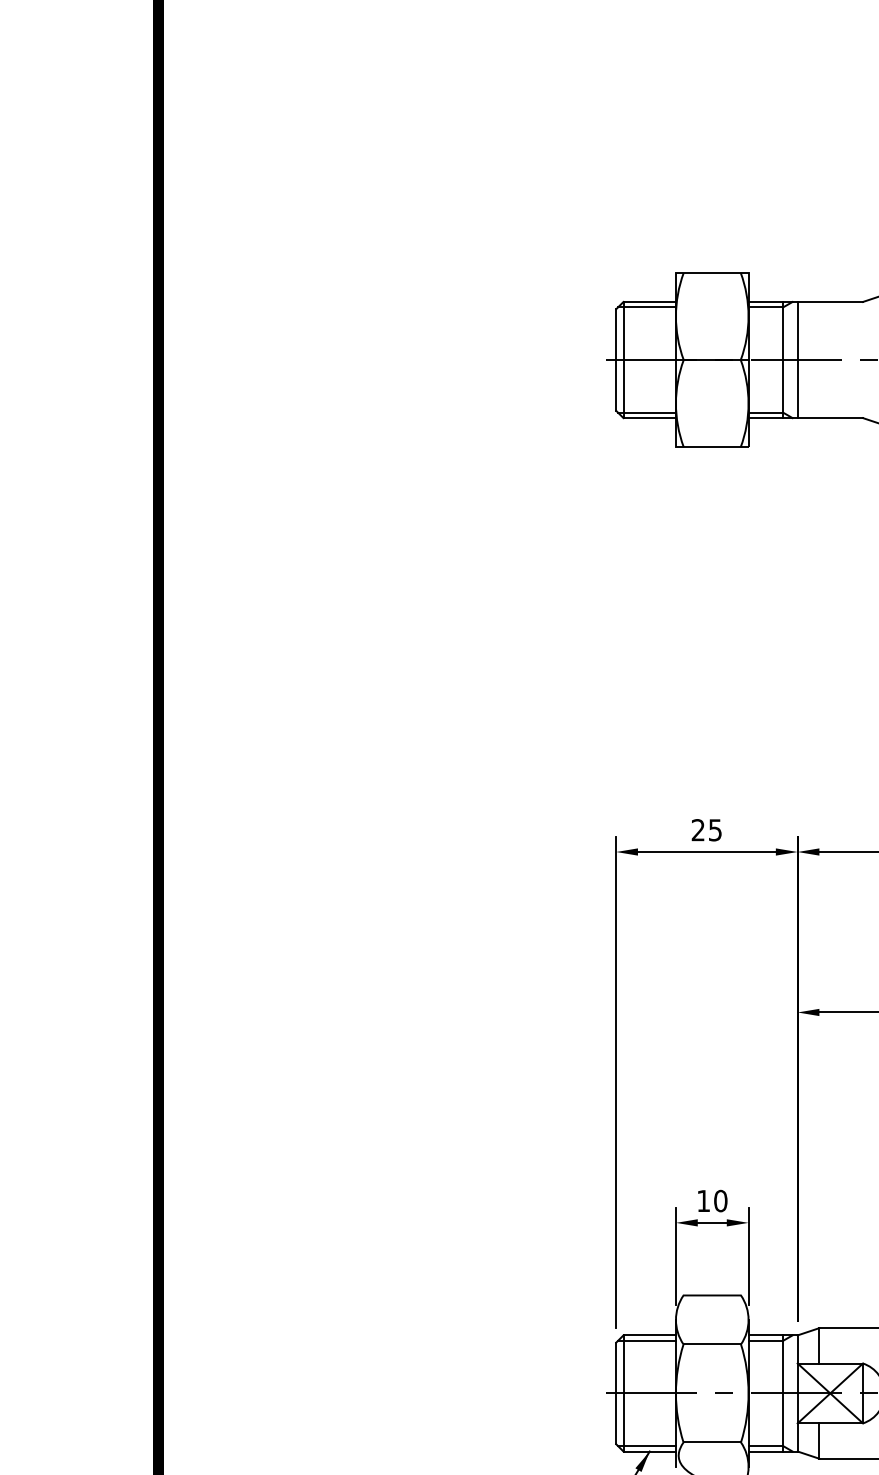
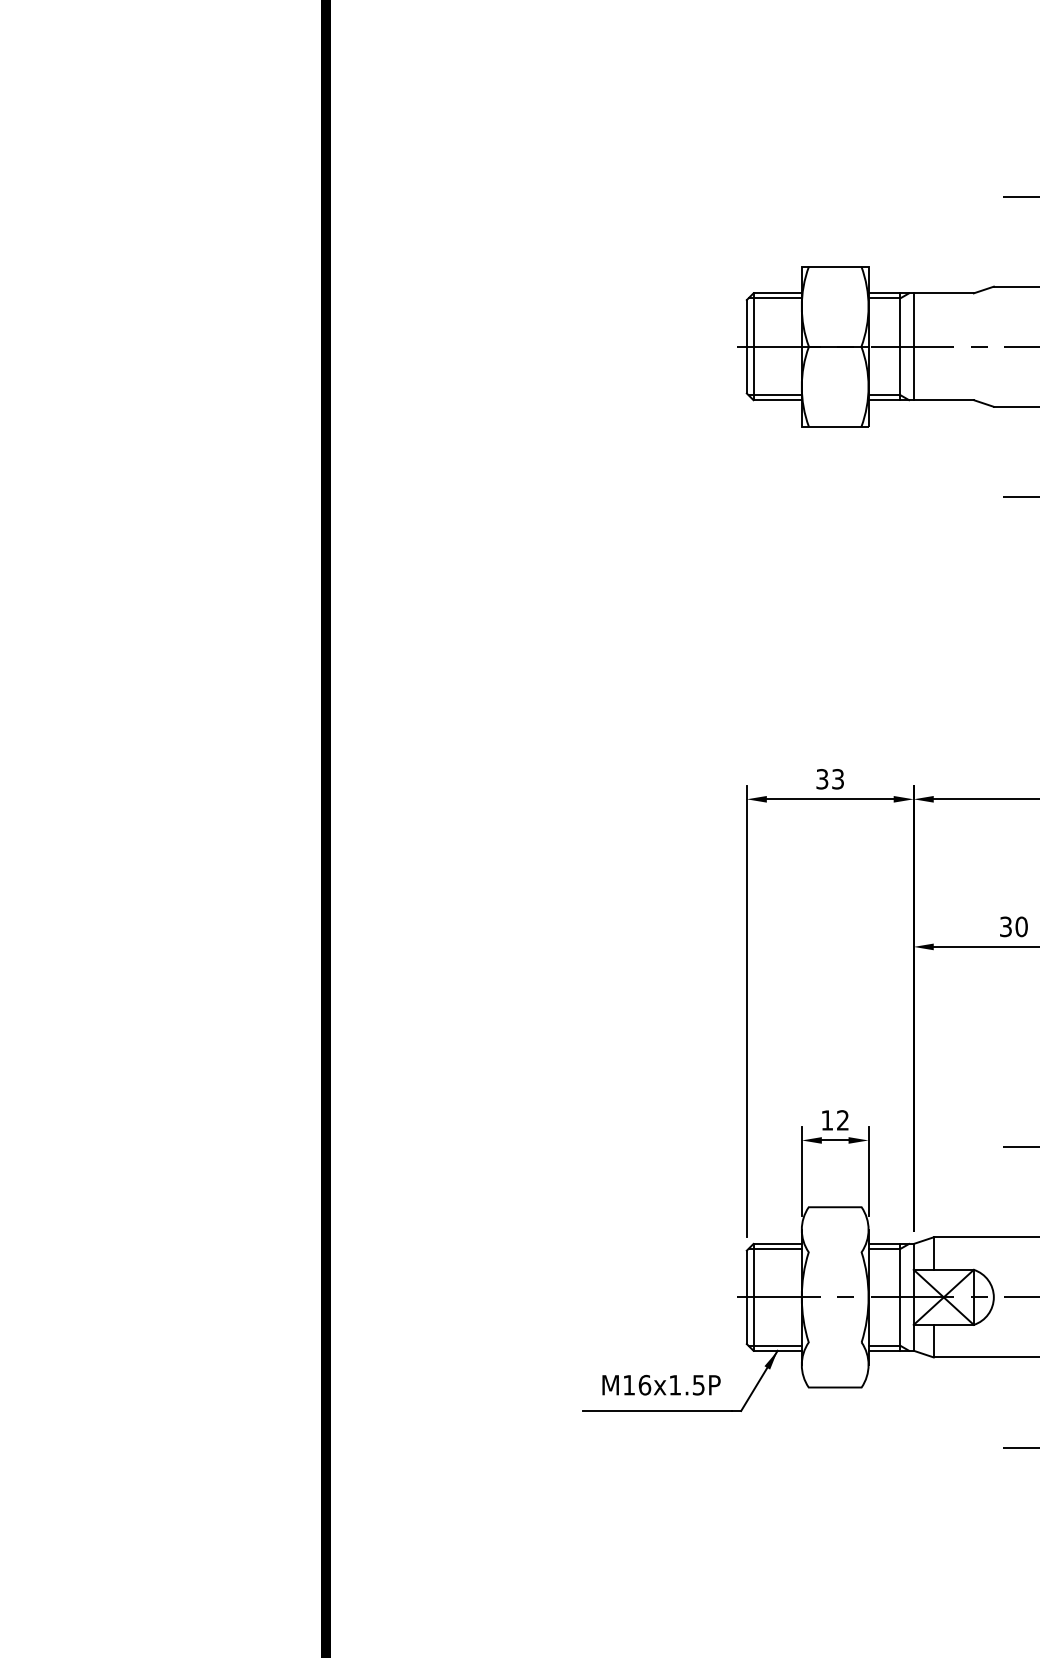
text: (706, 830) -> (829, 779), 25 -> 33
text: (720, 1201) -> (842, 1120), 10 -> 12
line: (711, 1344) -> (834, 1252), removed
line: (711, 1442) -> (834, 1342), removed

